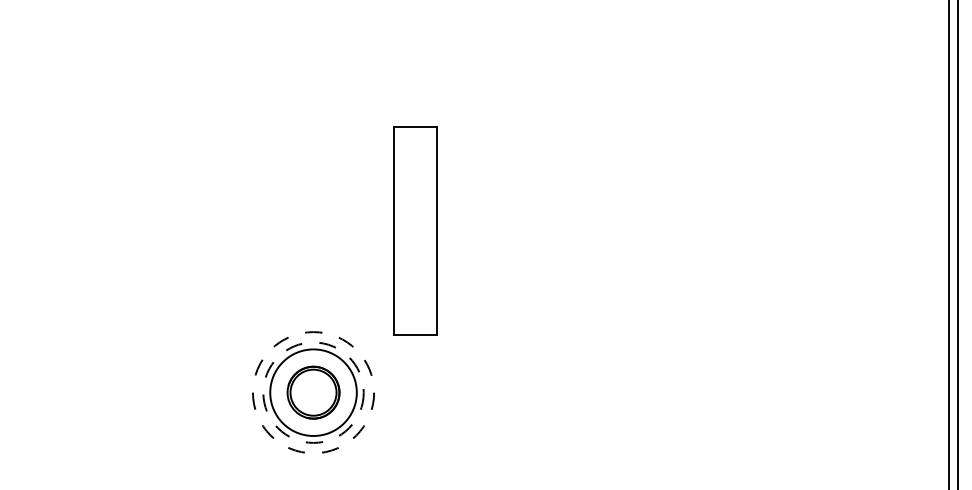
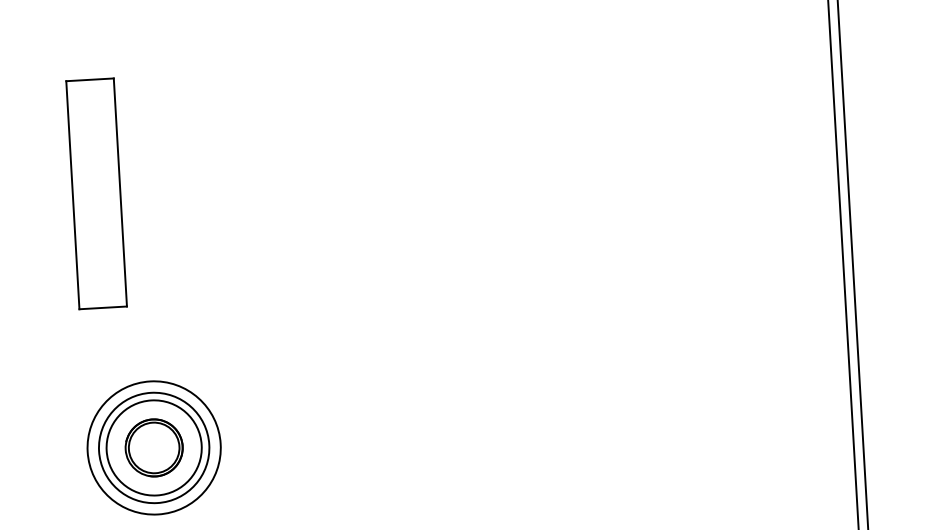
part: (415, 230) -> (96, 193), moved
circle: (313, 392) -> (154, 447), dashed -> solid
circle: (313, 392) -> (154, 447), dashed -> solid

